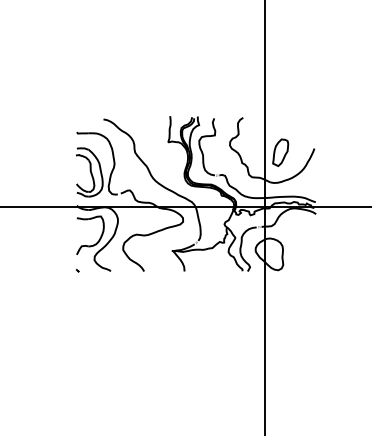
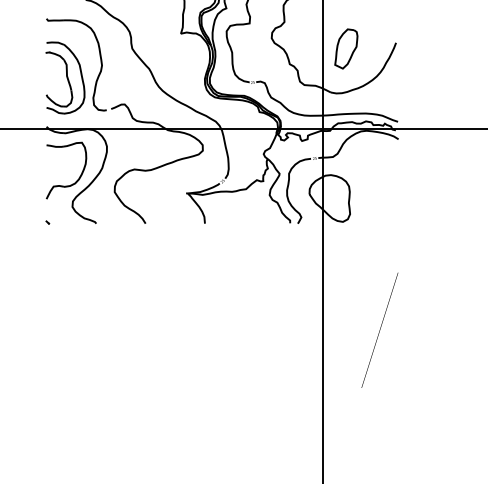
part: (303, 343) -> (379, 329), added

